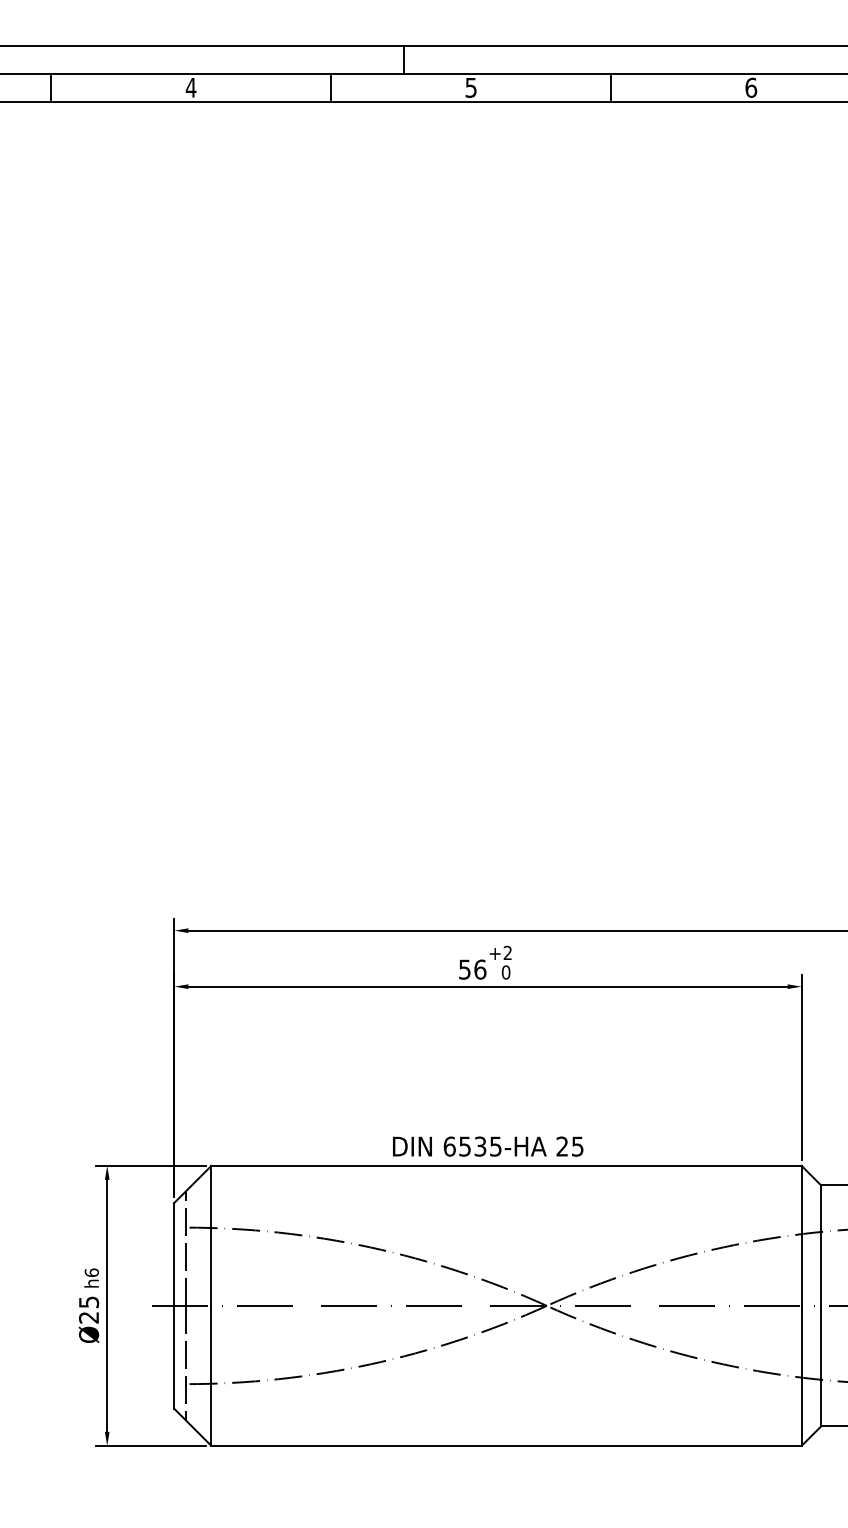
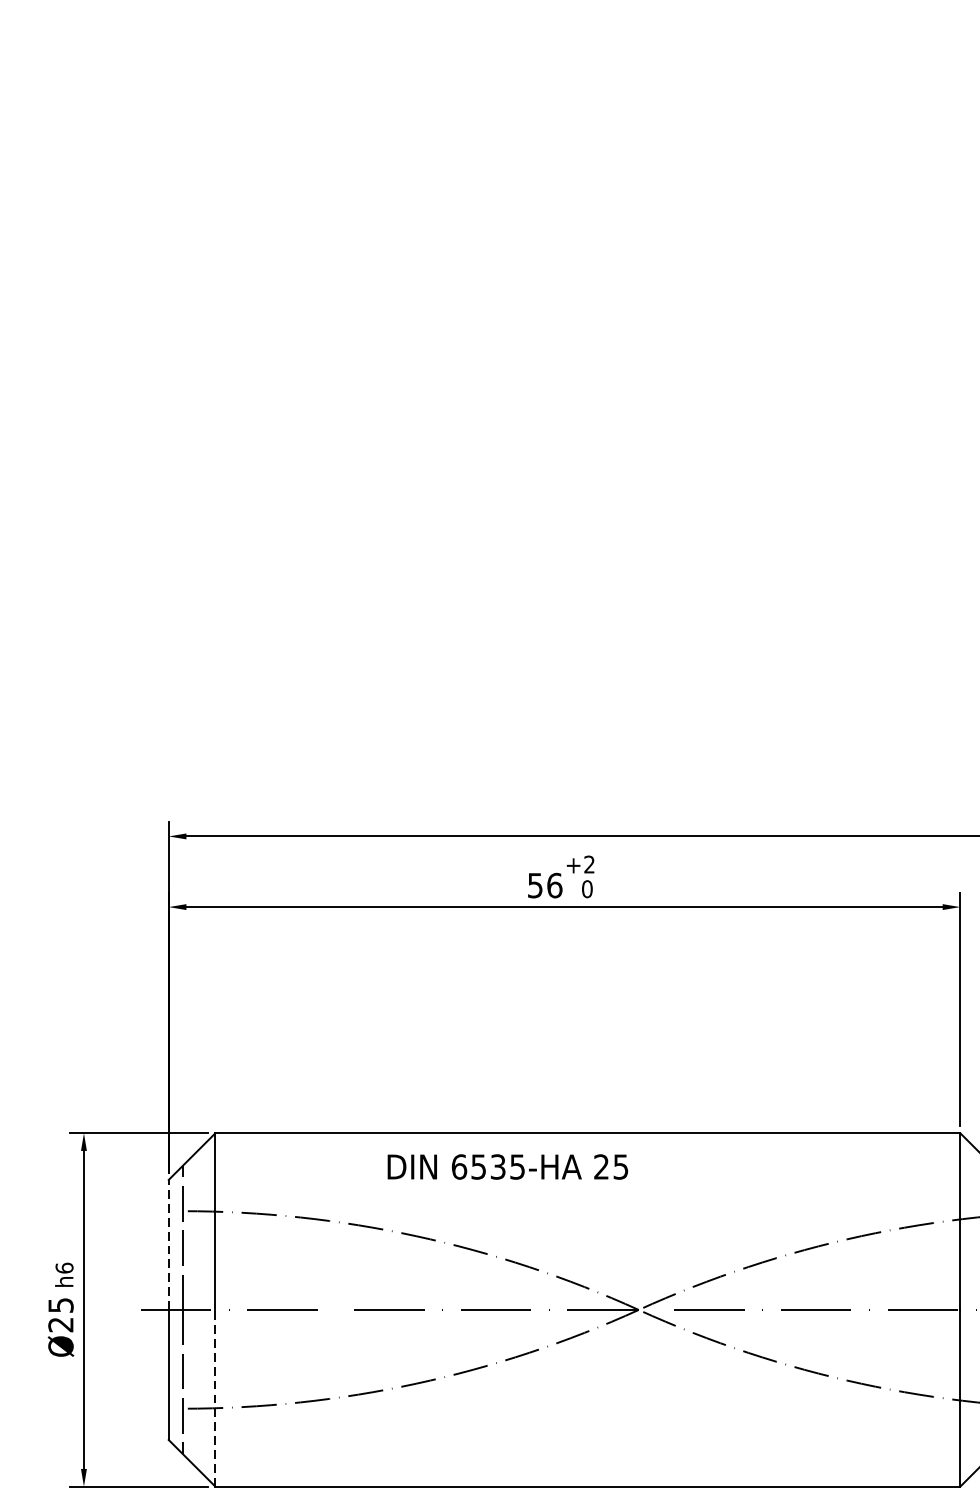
text: (488, 1146) -> (508, 1166), moved
line: (174, 1254) -> (168, 1245), solid -> dashed
line: (211, 1375) -> (215, 1397), solid -> dashed

